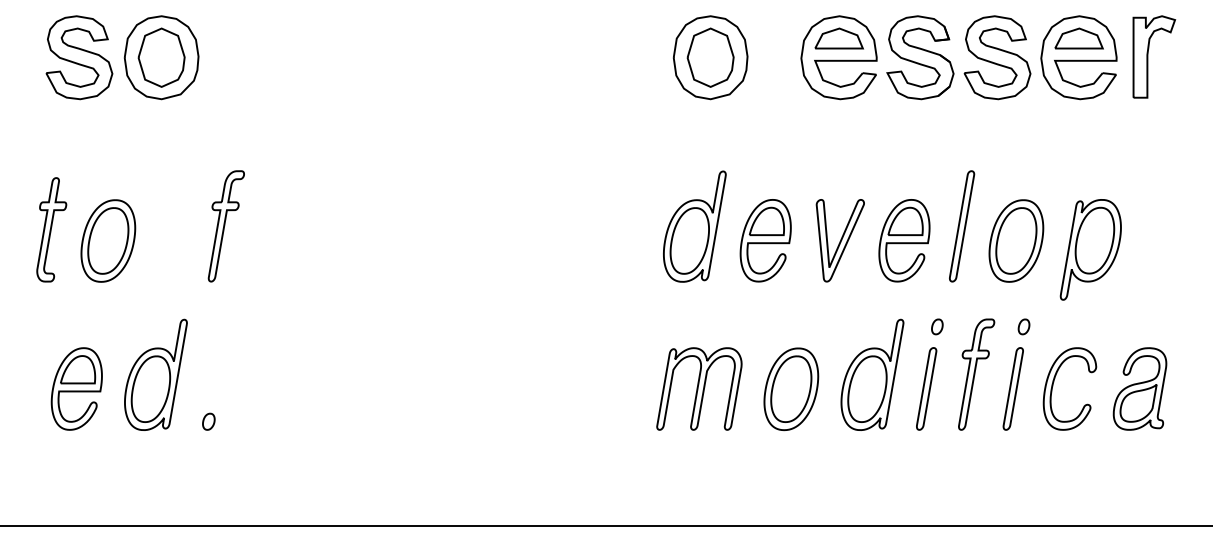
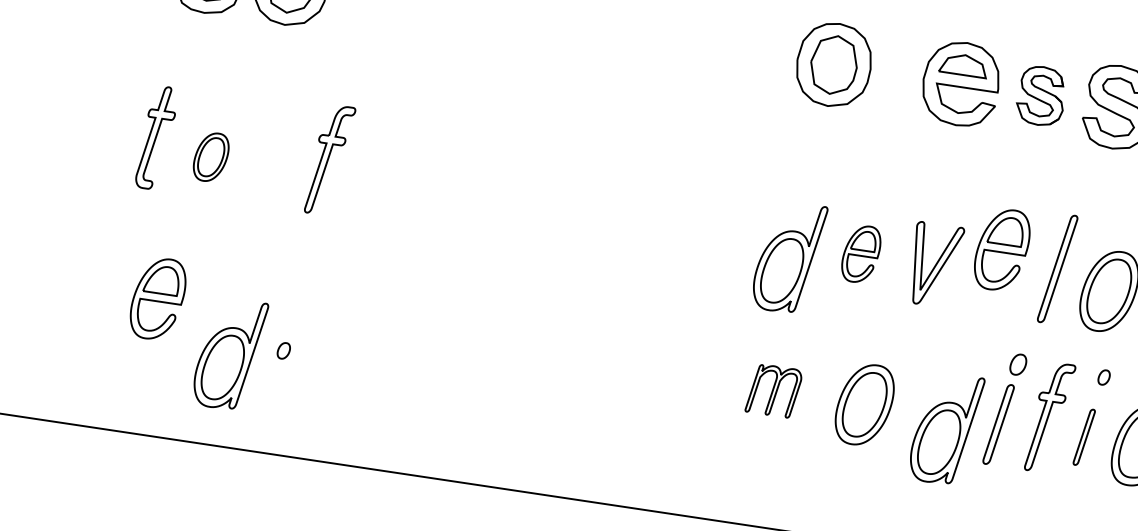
part: (920, 57) -> (1041, 95), size x0.7
part: (694, 226) -> (788, 257), moved
part: (108, 240) -> (211, 156), size x0.6
part: (765, 240) -> (861, 253), size x0.7
part: (904, 240) -> (1002, 249), moved
part: (937, 326) -> (1018, 364), size x1.4
part: (155, 374) -> (229, 353), moved
part: (872, 374) -> (946, 428), moved
part: (699, 388) -> (774, 390), size x0.6
part: (1012, 388) -> (1083, 436), size x0.7

